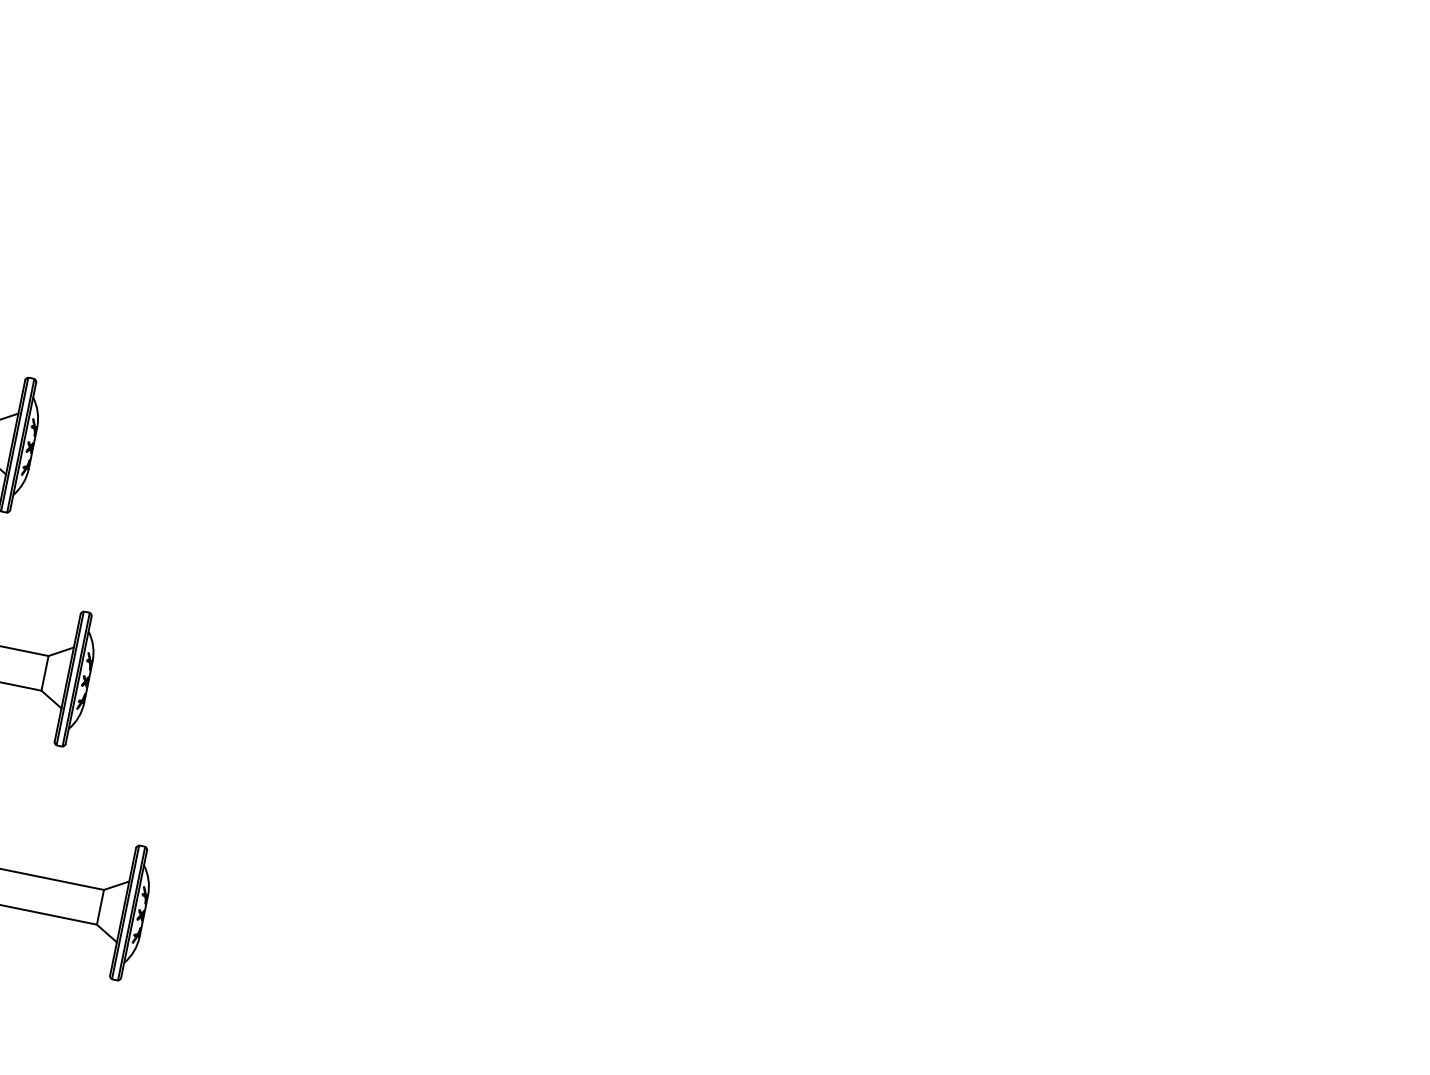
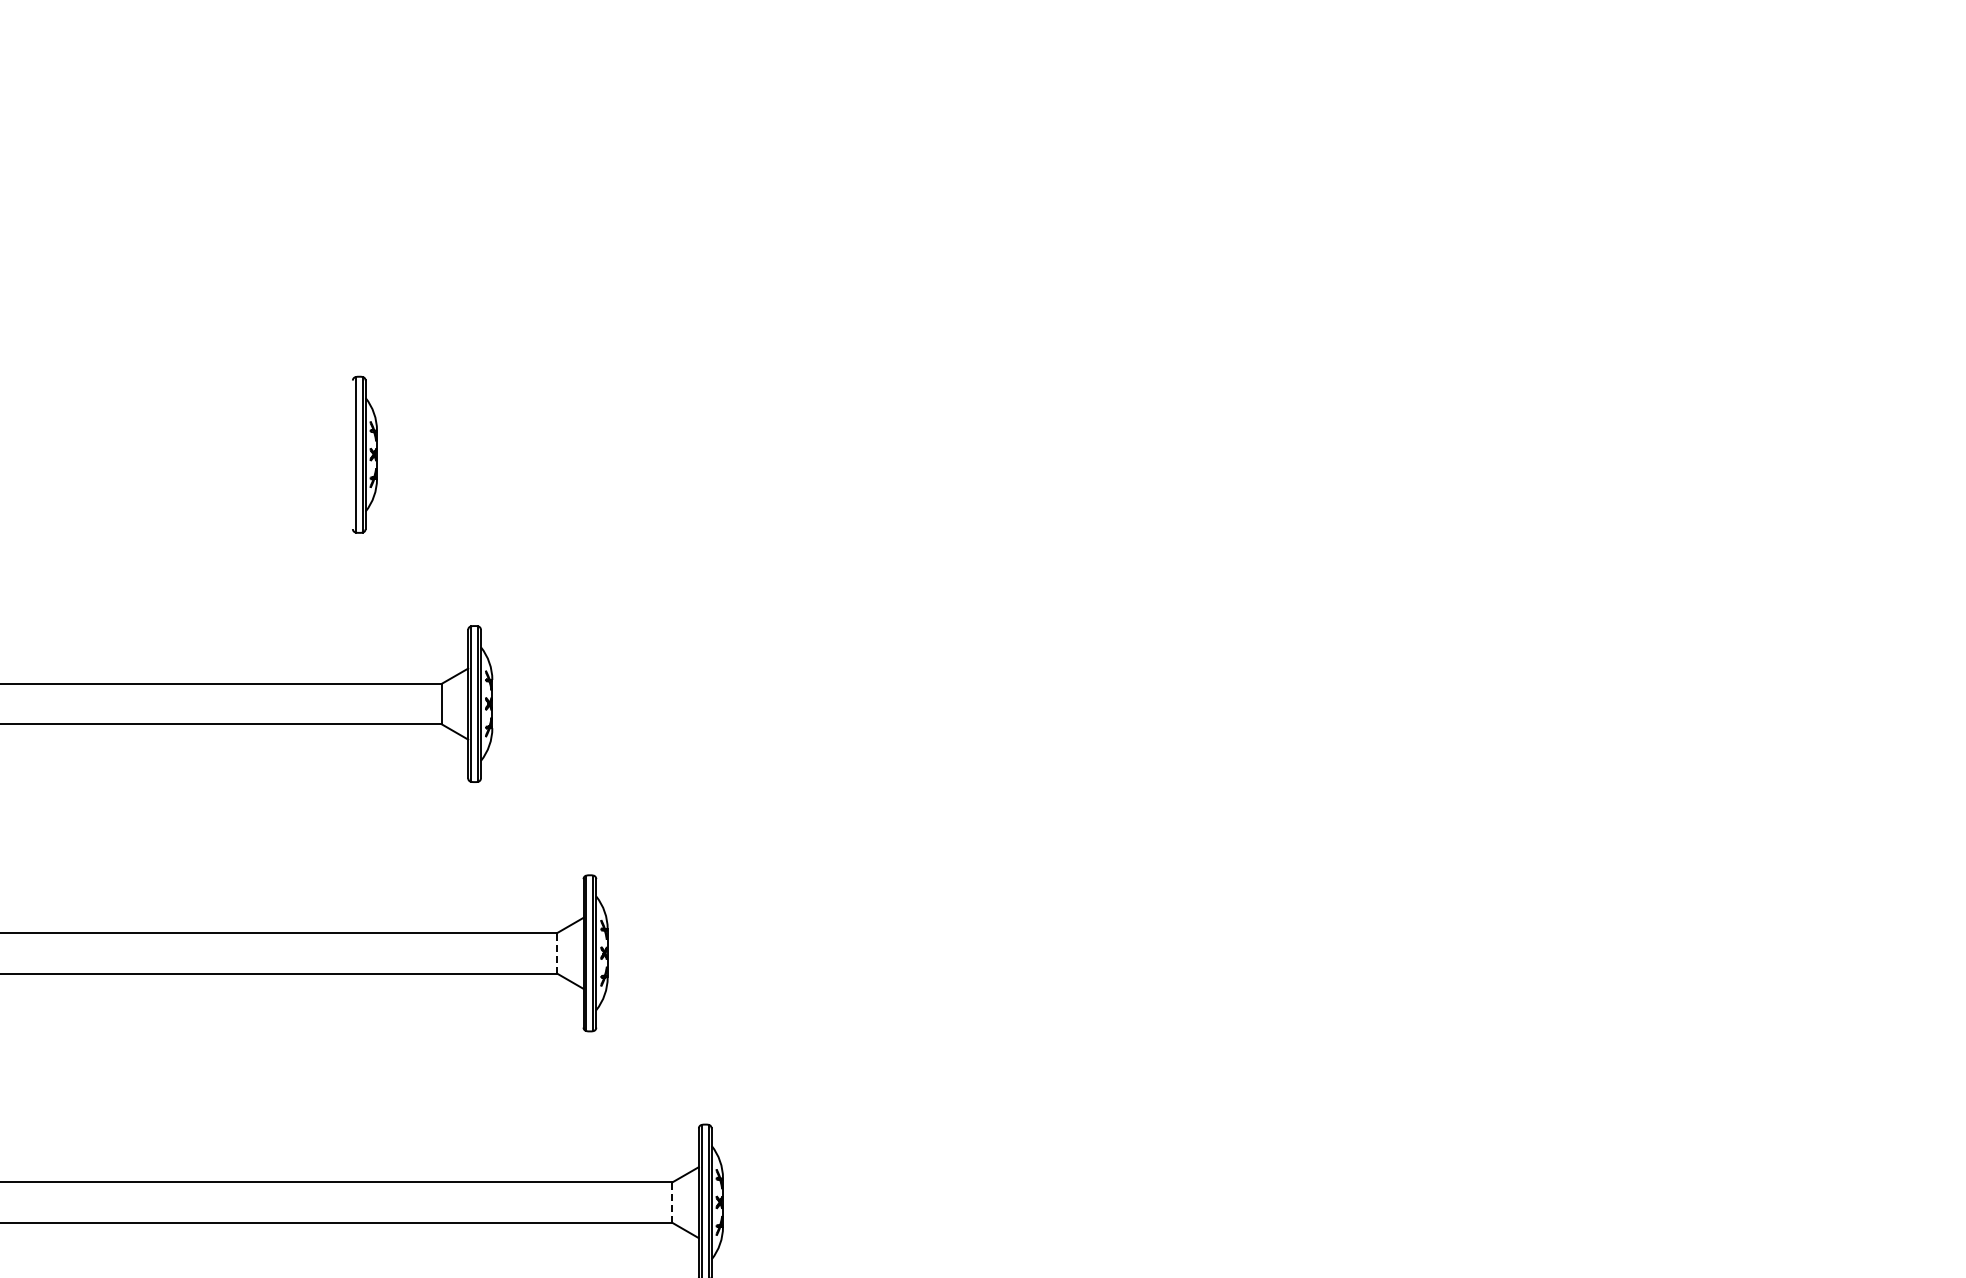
line: (45, 672) -> (557, 952), solid -> dashed
line: (100, 907) -> (672, 1202), solid -> dashed

